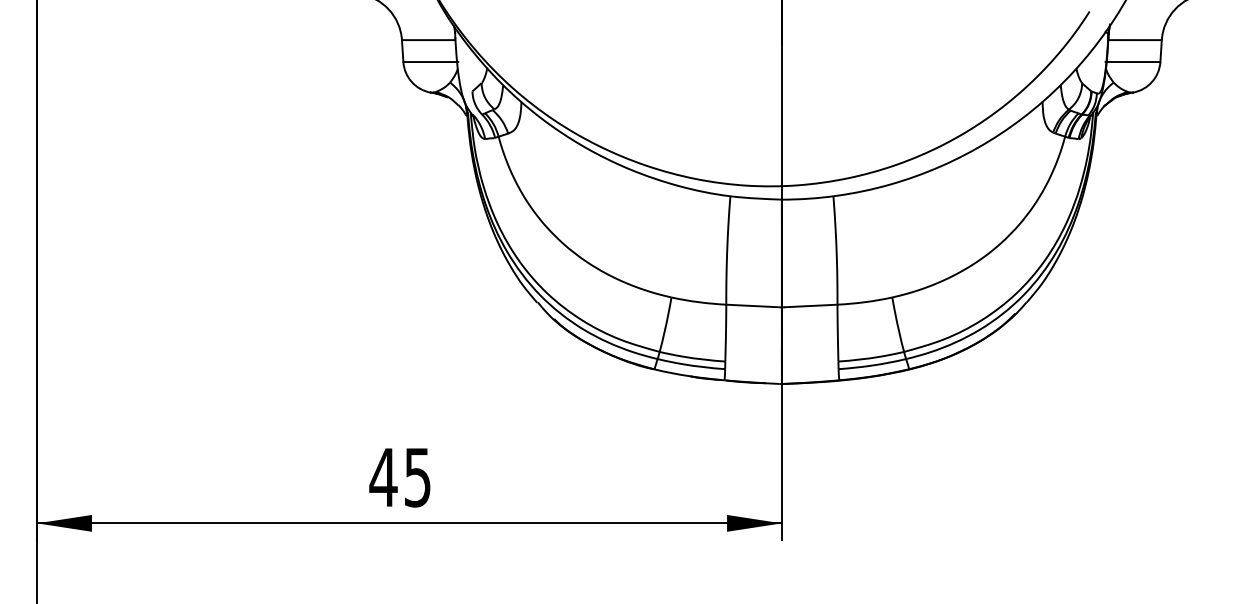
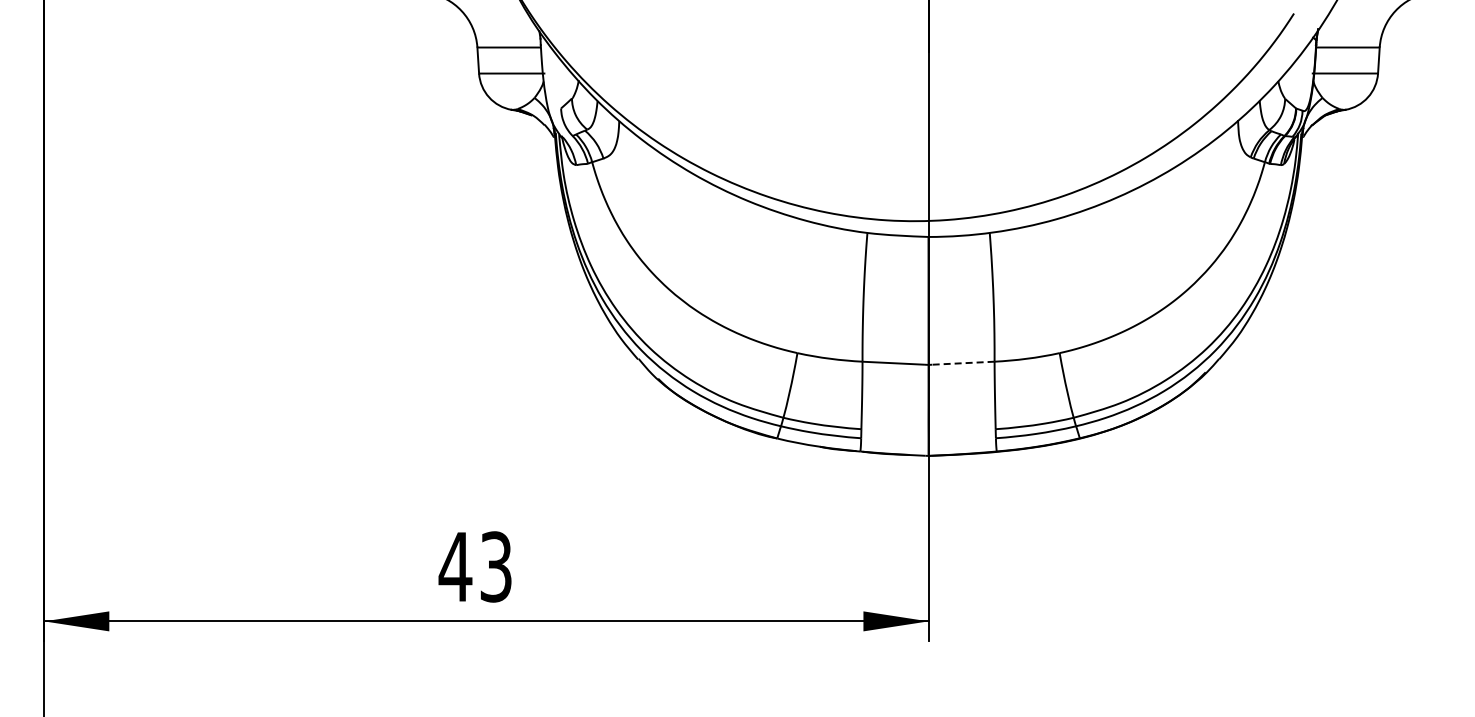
line: (810, 306) -> (962, 363), solid -> dashed
text: (418, 477) -> (496, 566), 45 -> 43

